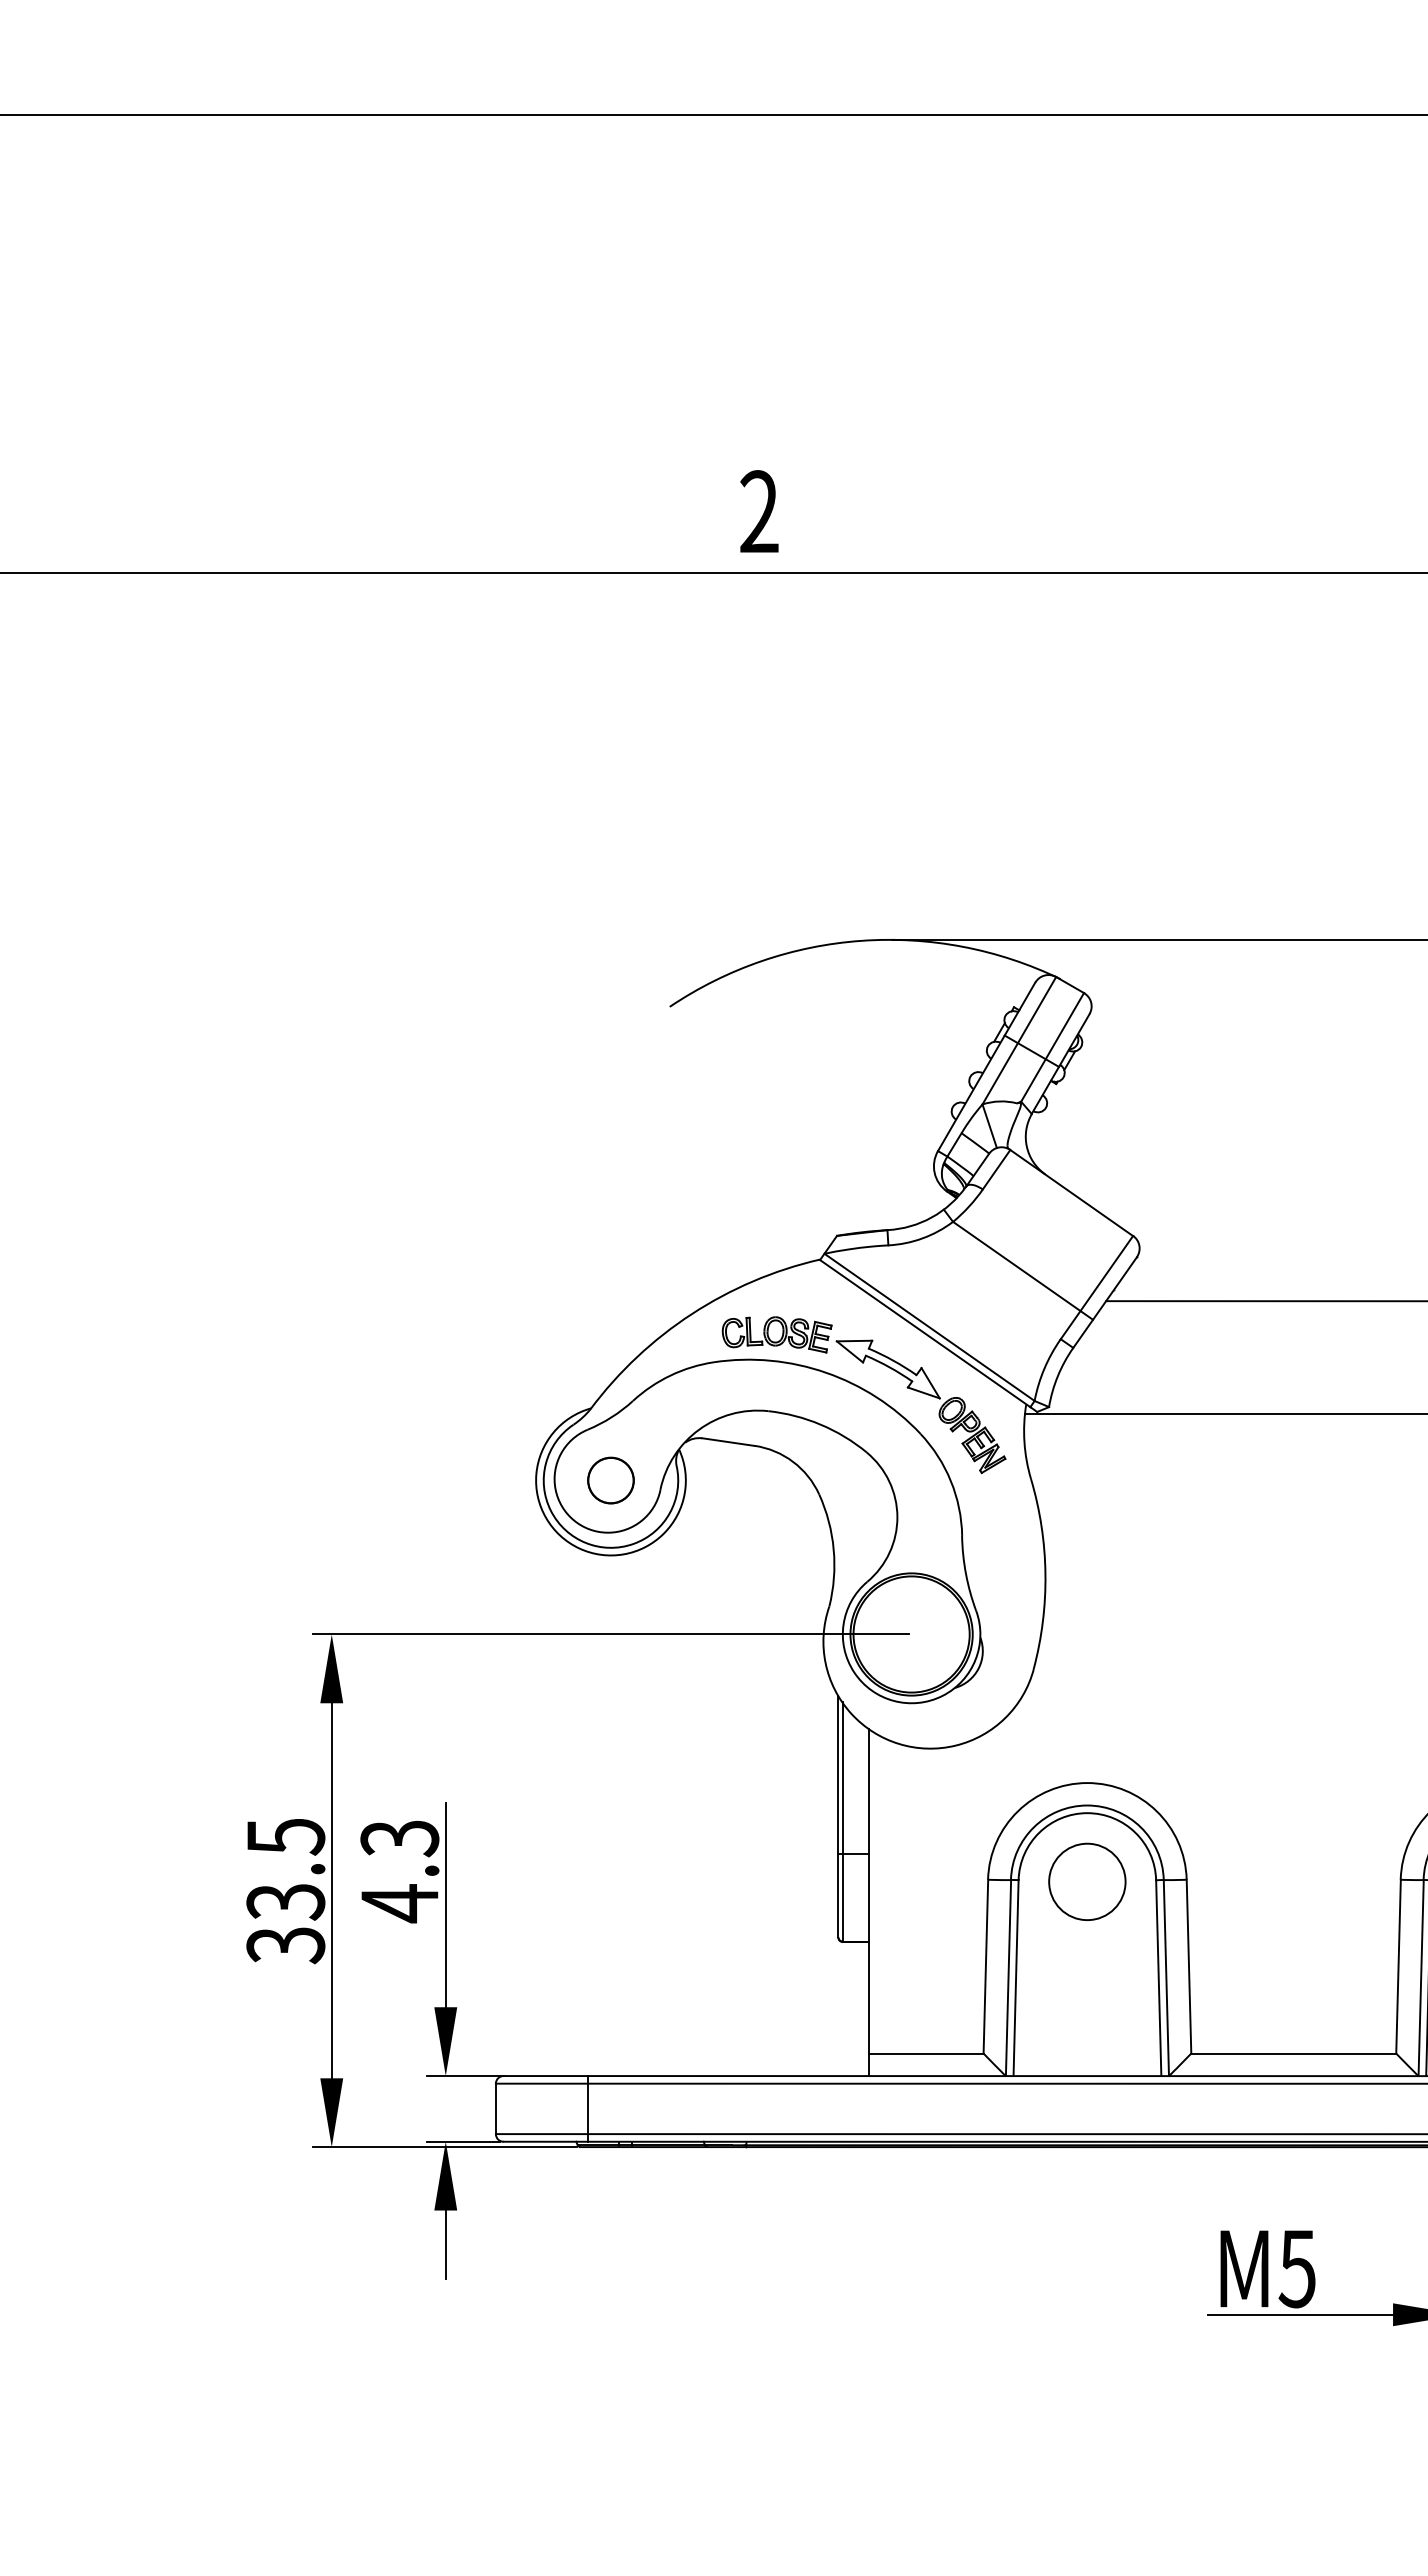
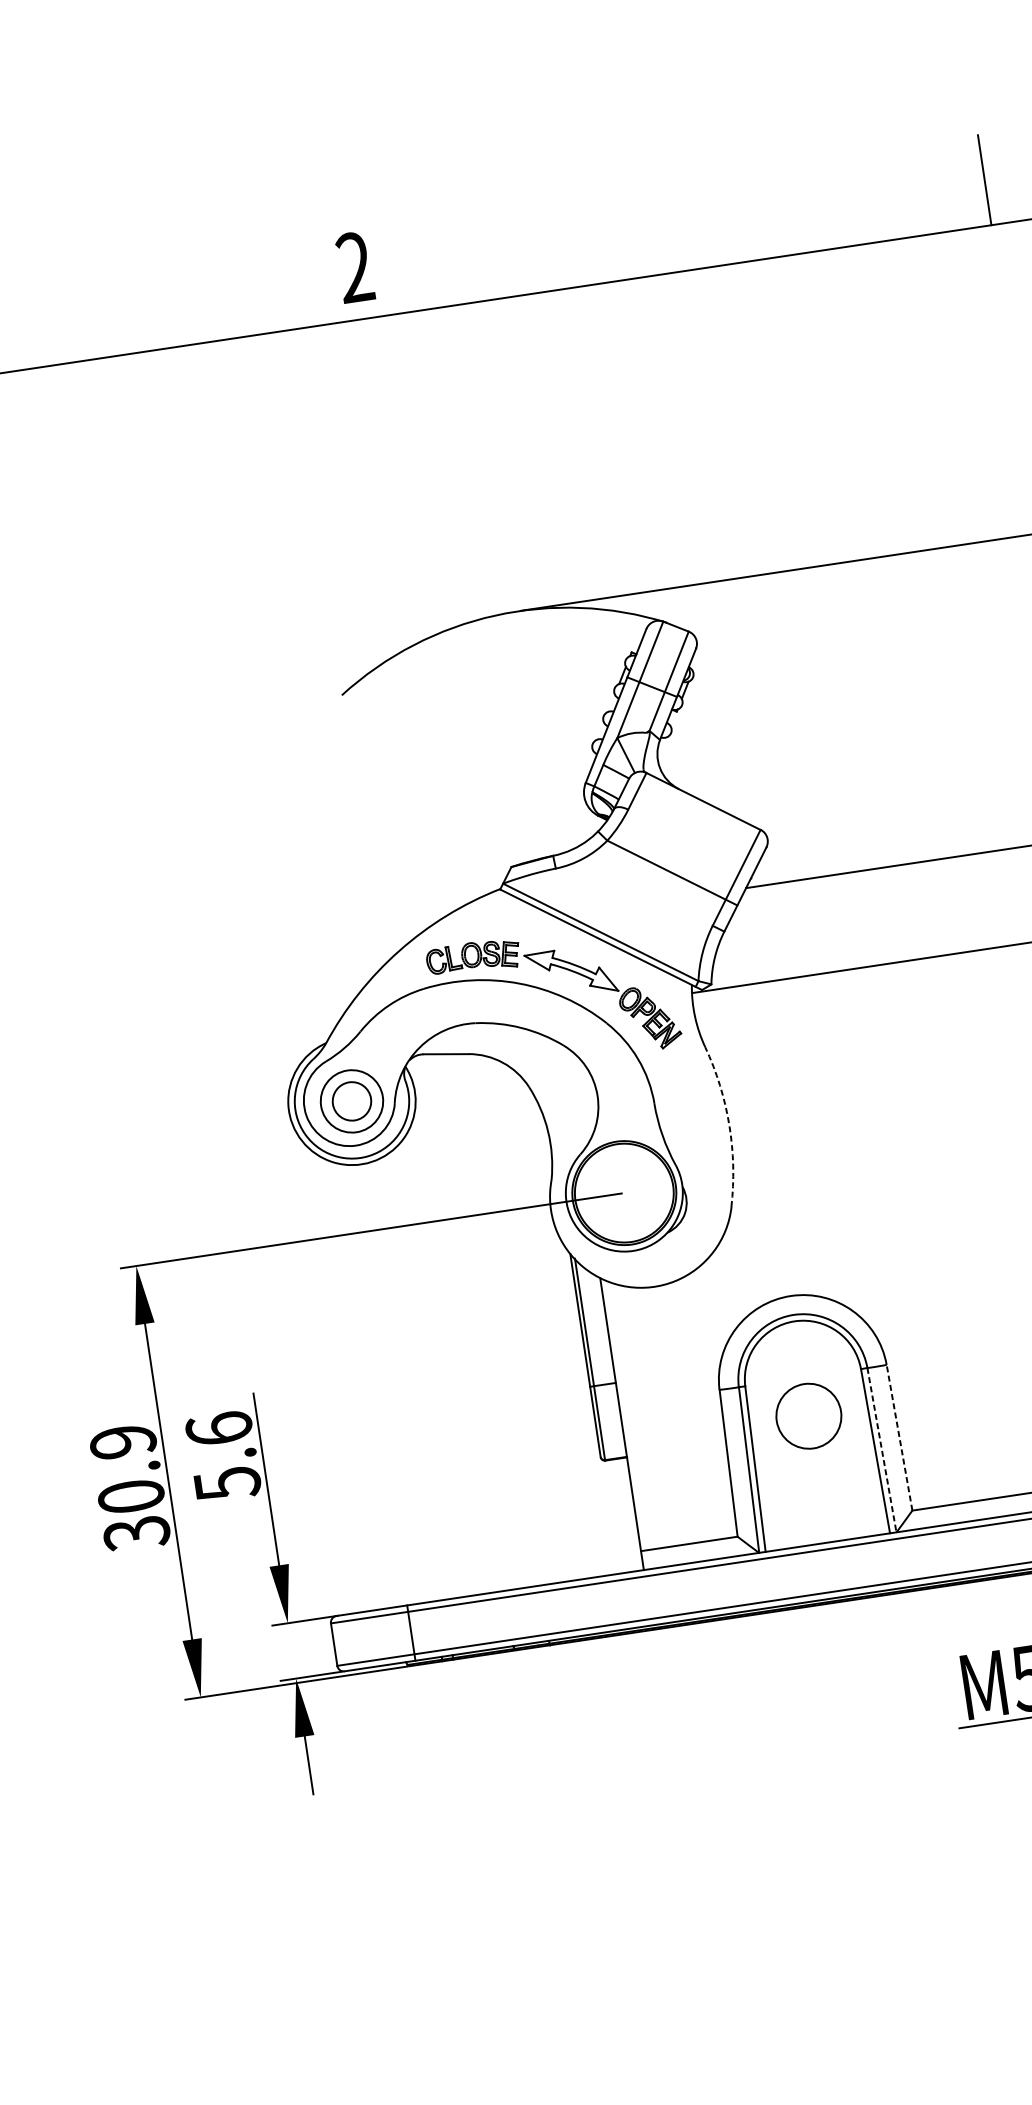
circle: (610, 1480) -> (351, 1101), size x1.6
arc: (1045, 1573) -> (729, 1124), solid -> dashed
text: (285, 1869) -> (126, 1469), 33.5 -> 30.9
text: (399, 1871) -> (223, 1456), 4.3 -> 5.6
circle: (1087, 1881) -> (808, 1415), moved
line: (1189, 1966) -> (899, 1437), solid -> dashed
line: (1166, 1978) -> (882, 1450), solid -> dashed

